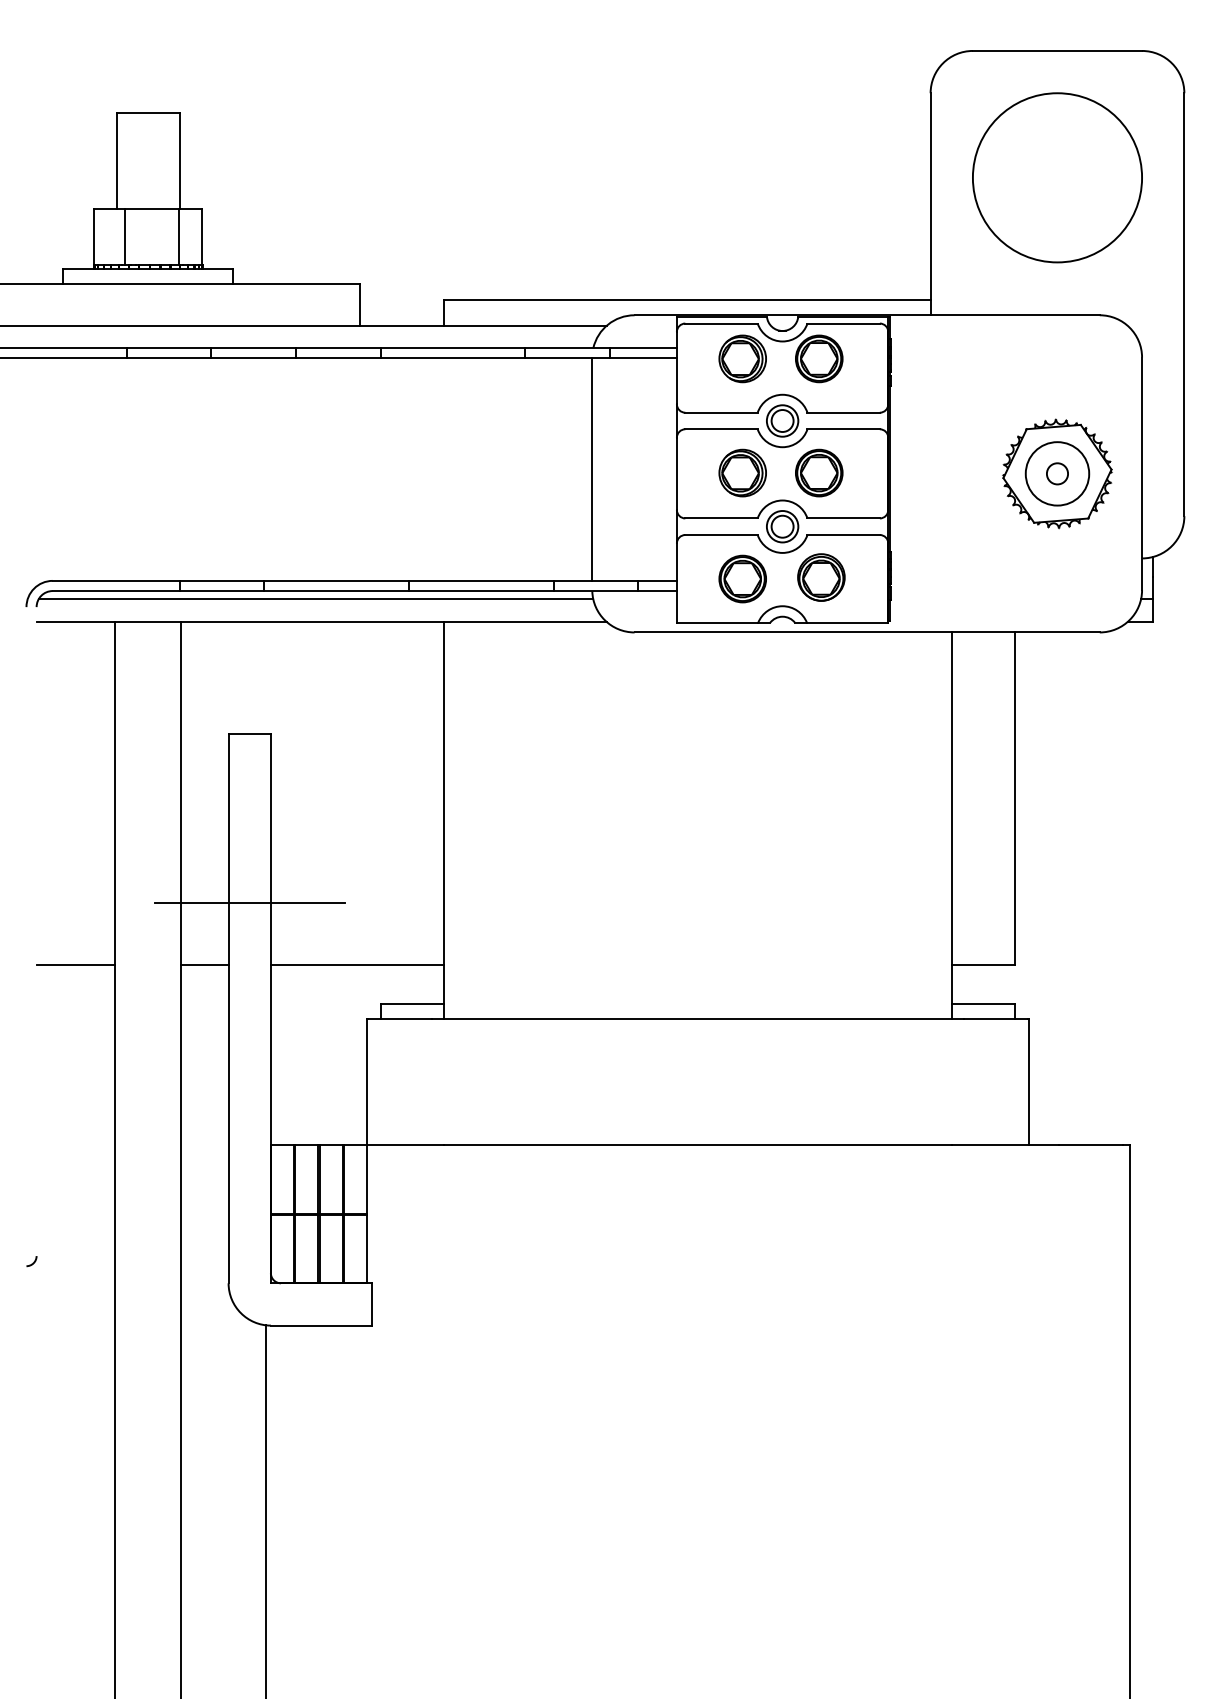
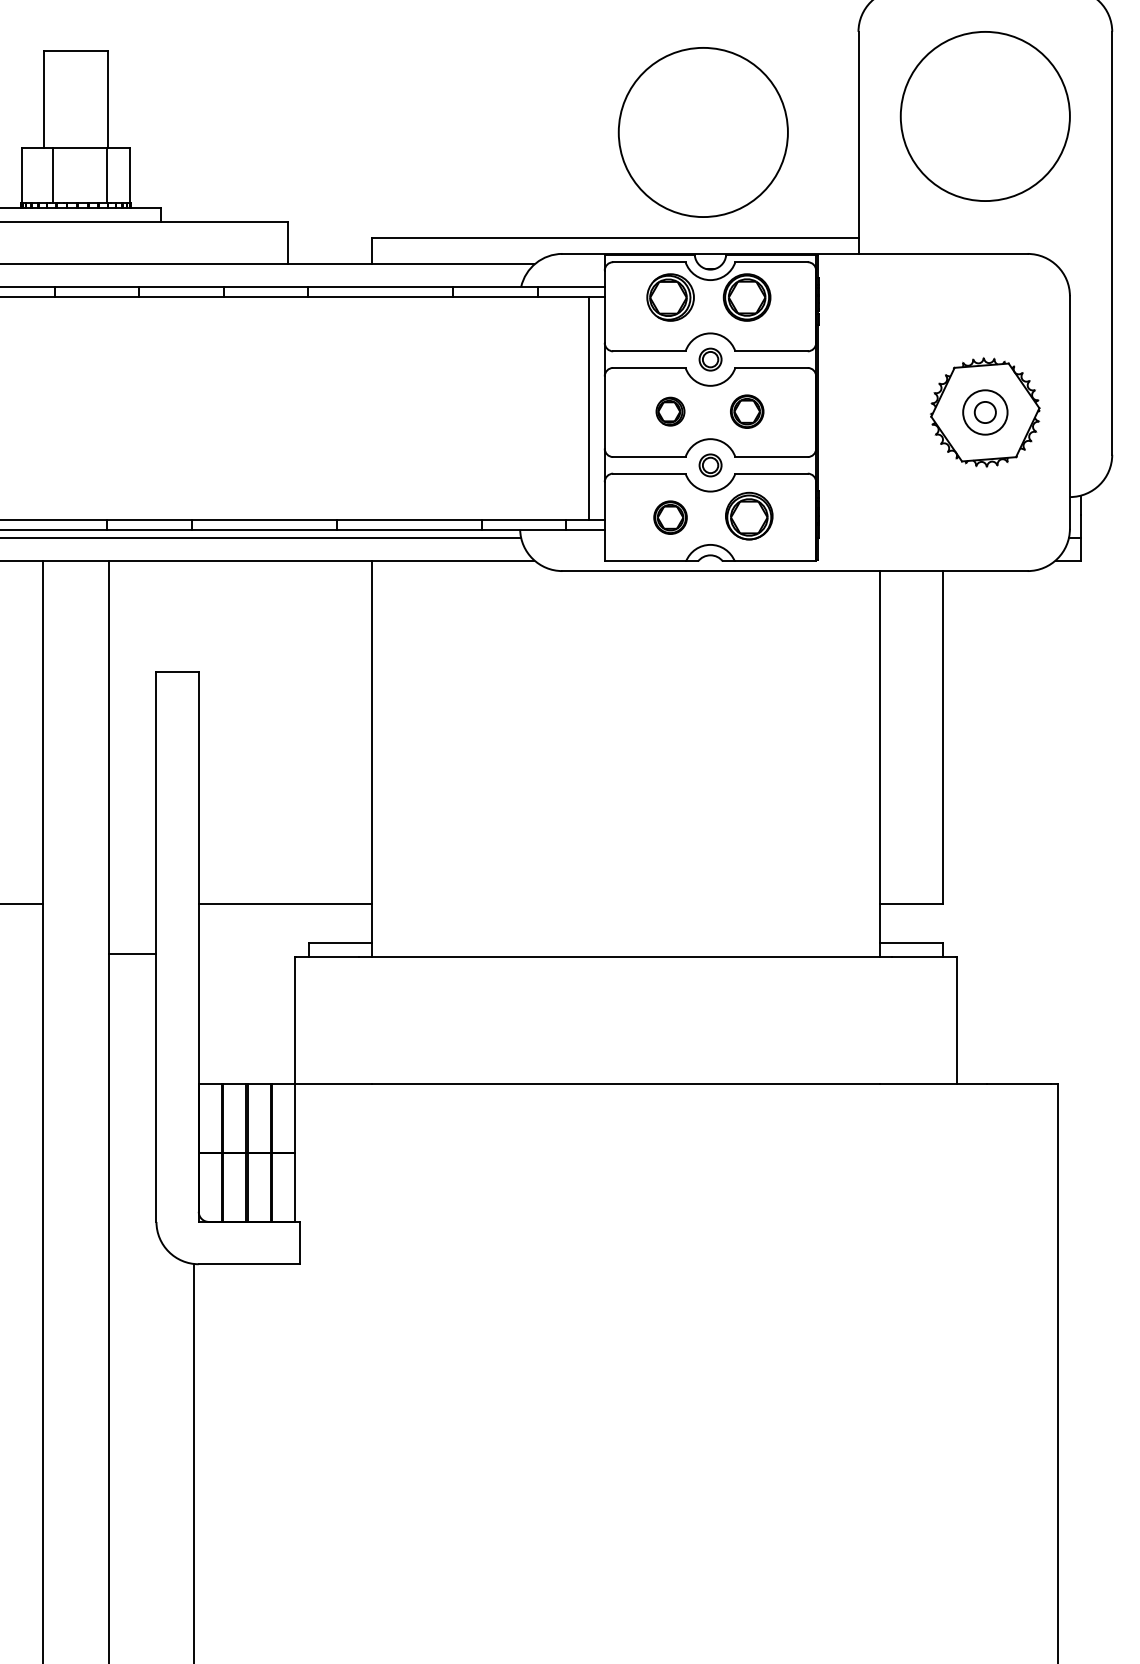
circle: (775, 193) -> (703, 132), added
part: (782, 420) -> (710, 359), size x0.7
line: (592, 469) -> (589, 408), moved
part: (742, 472) -> (670, 411), size x0.6
part: (819, 472) -> (747, 411), size x0.7
circle: (1057, 473) -> (985, 412), size x0.7
part: (782, 526) -> (710, 465), size x0.7
part: (742, 578) -> (670, 517), size x0.7
line: (249, 902) -> (177, 841), removed
line: (204, 965) -> (132, 954), moved

